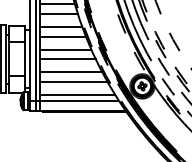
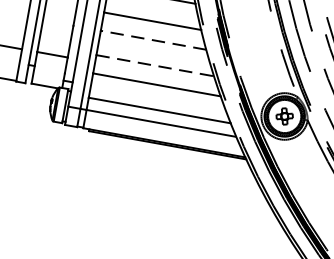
line: (67, 59) -> (153, 40), solid -> dashed
line: (71, 72) -> (156, 66), solid -> dashed

